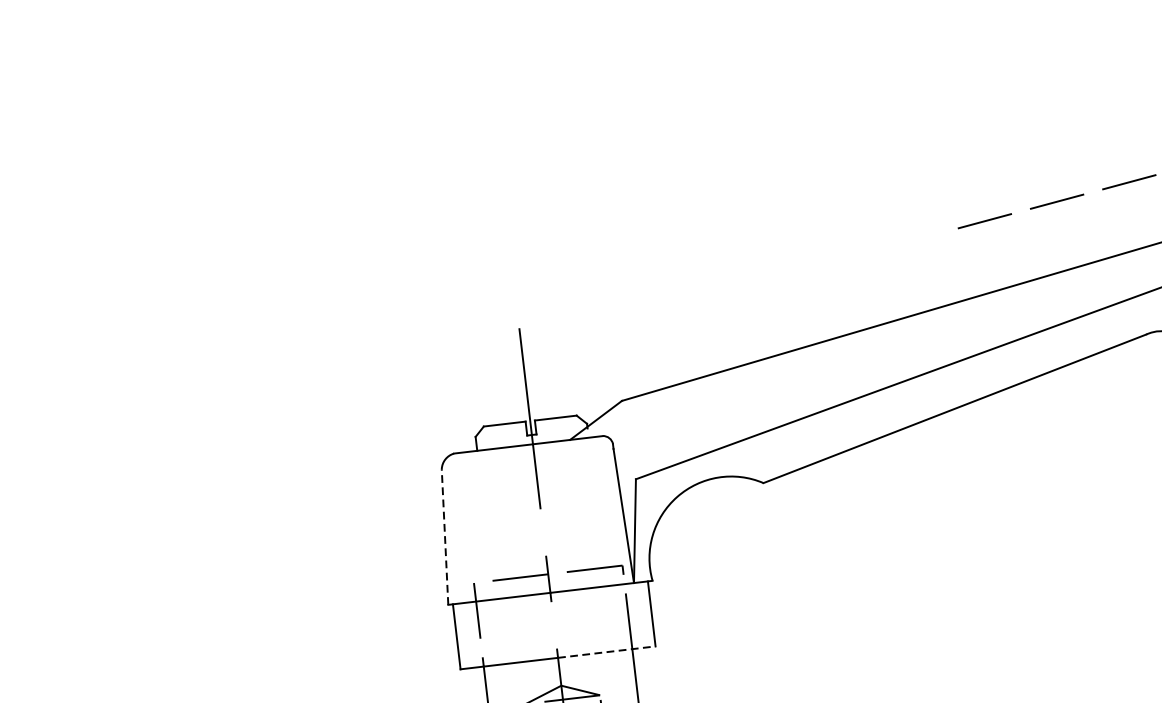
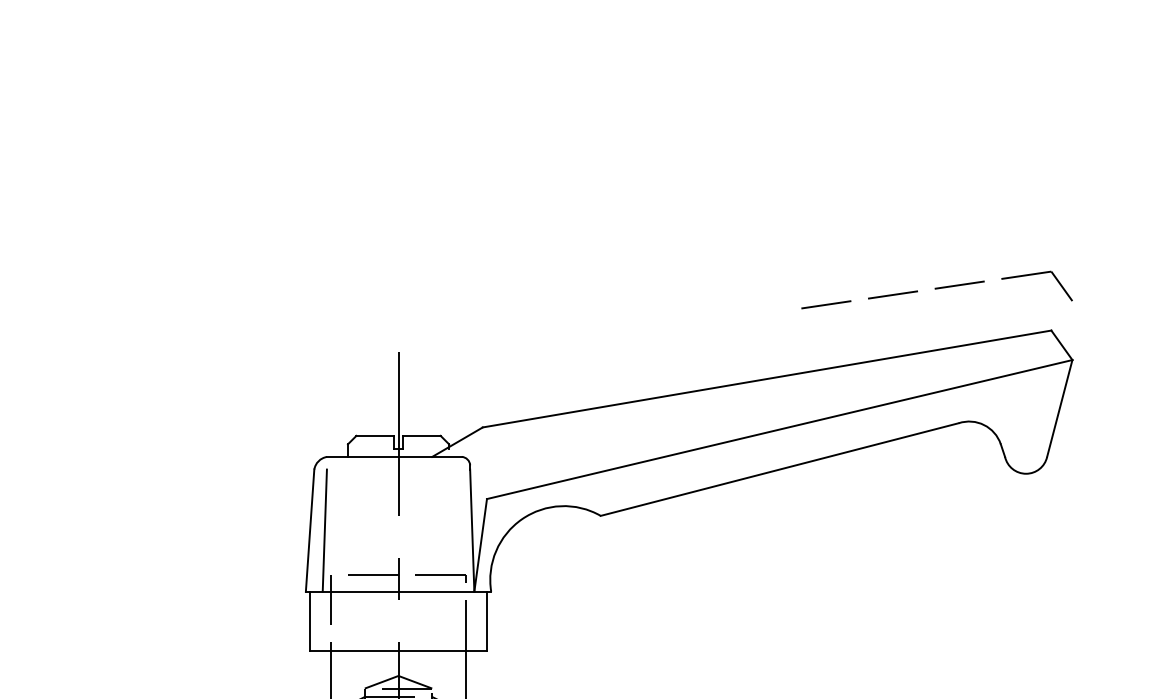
line: (460, 534) -> (324, 530), added
line: (445, 536) -> (310, 530), dashed -> solid
line: (607, 651) -> (443, 650), dashed -> solid

